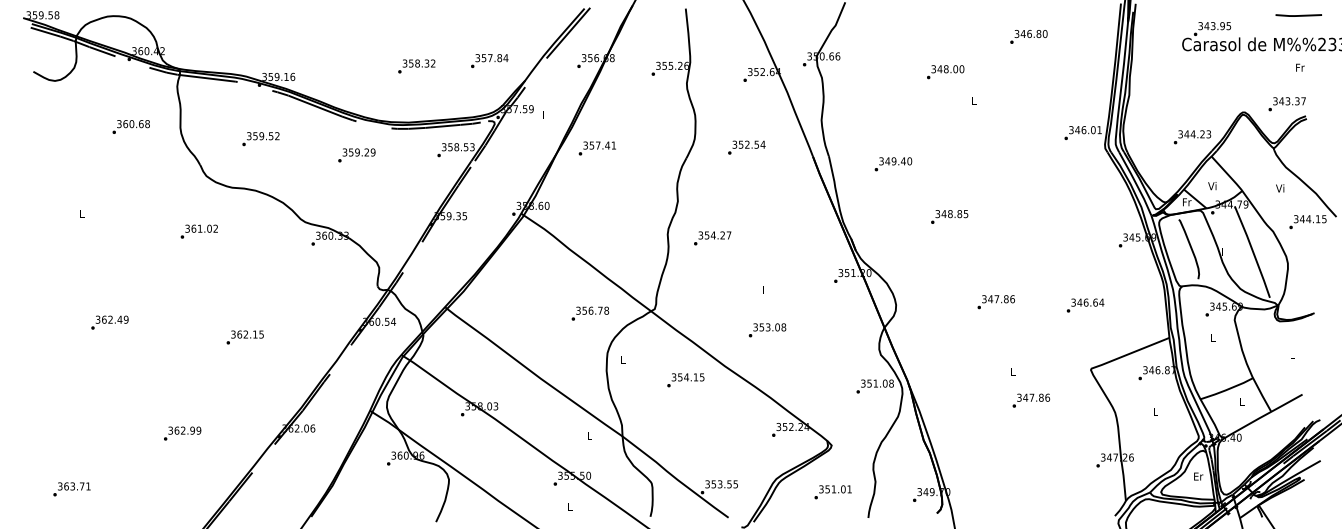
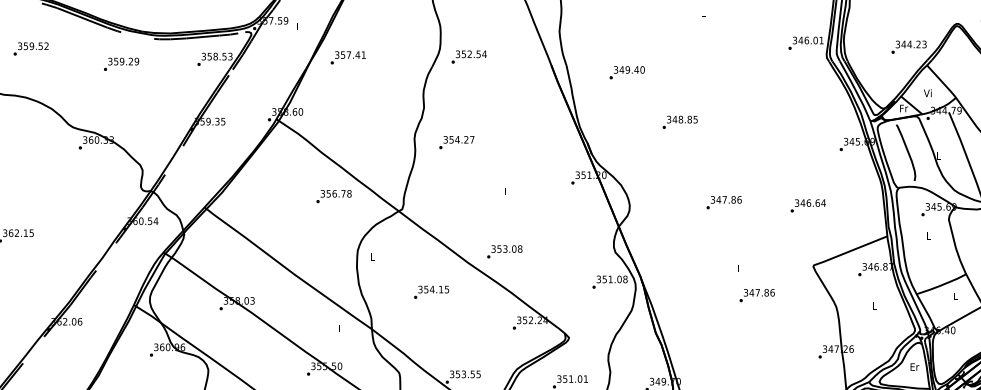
text: (746, 147) -> (468, 56), moved
text: (590, 313) -> (334, 196), moved
text: (767, 330) -> (504, 252), moved
text: (685, 380) -> (431, 292), moved

